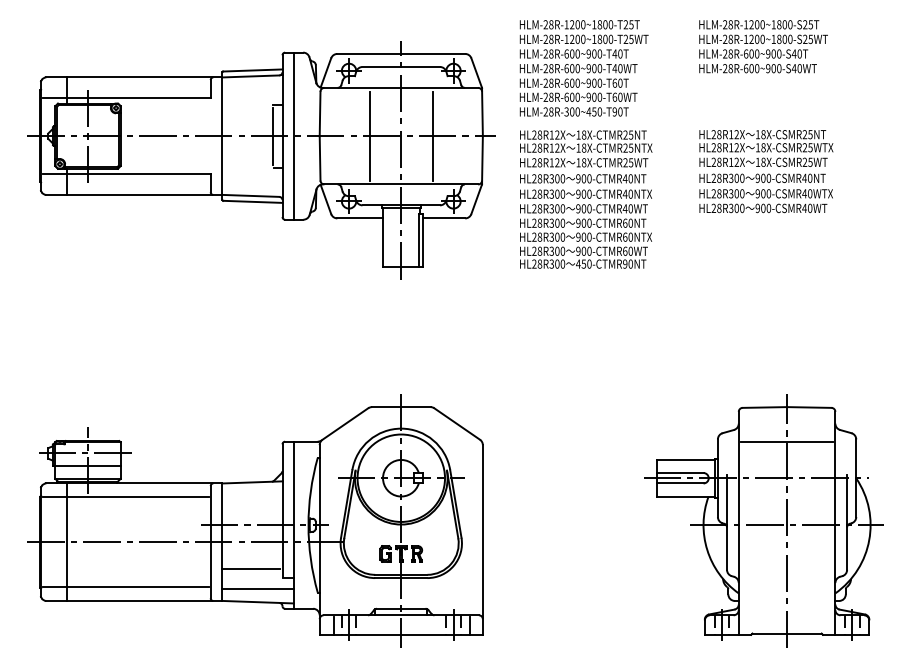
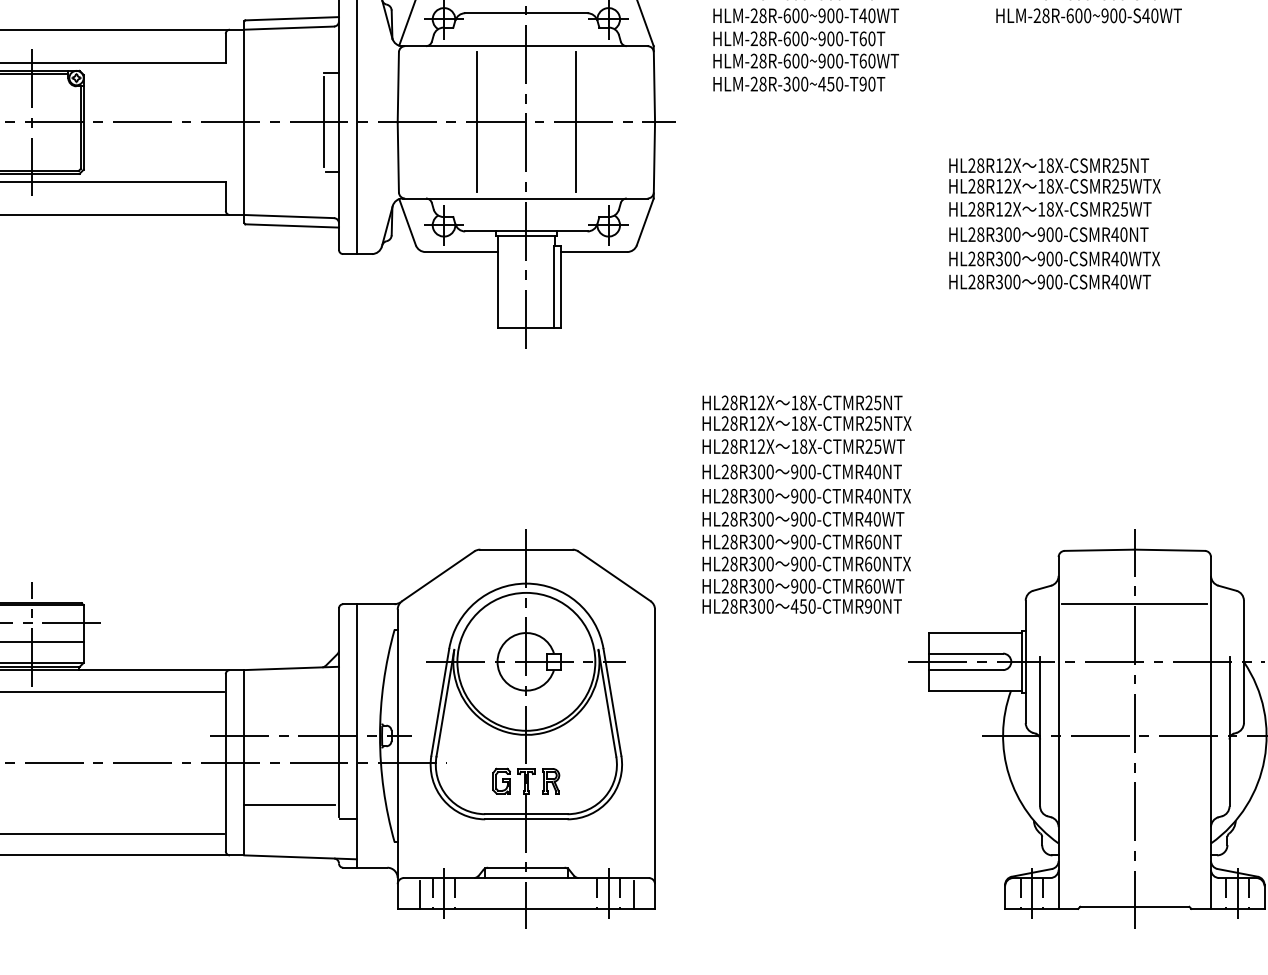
text: (766, 171) -> (1055, 223), moved
text: (586, 199) -> (807, 504), moved
line: (257, 588) -> (299, 835), removed

